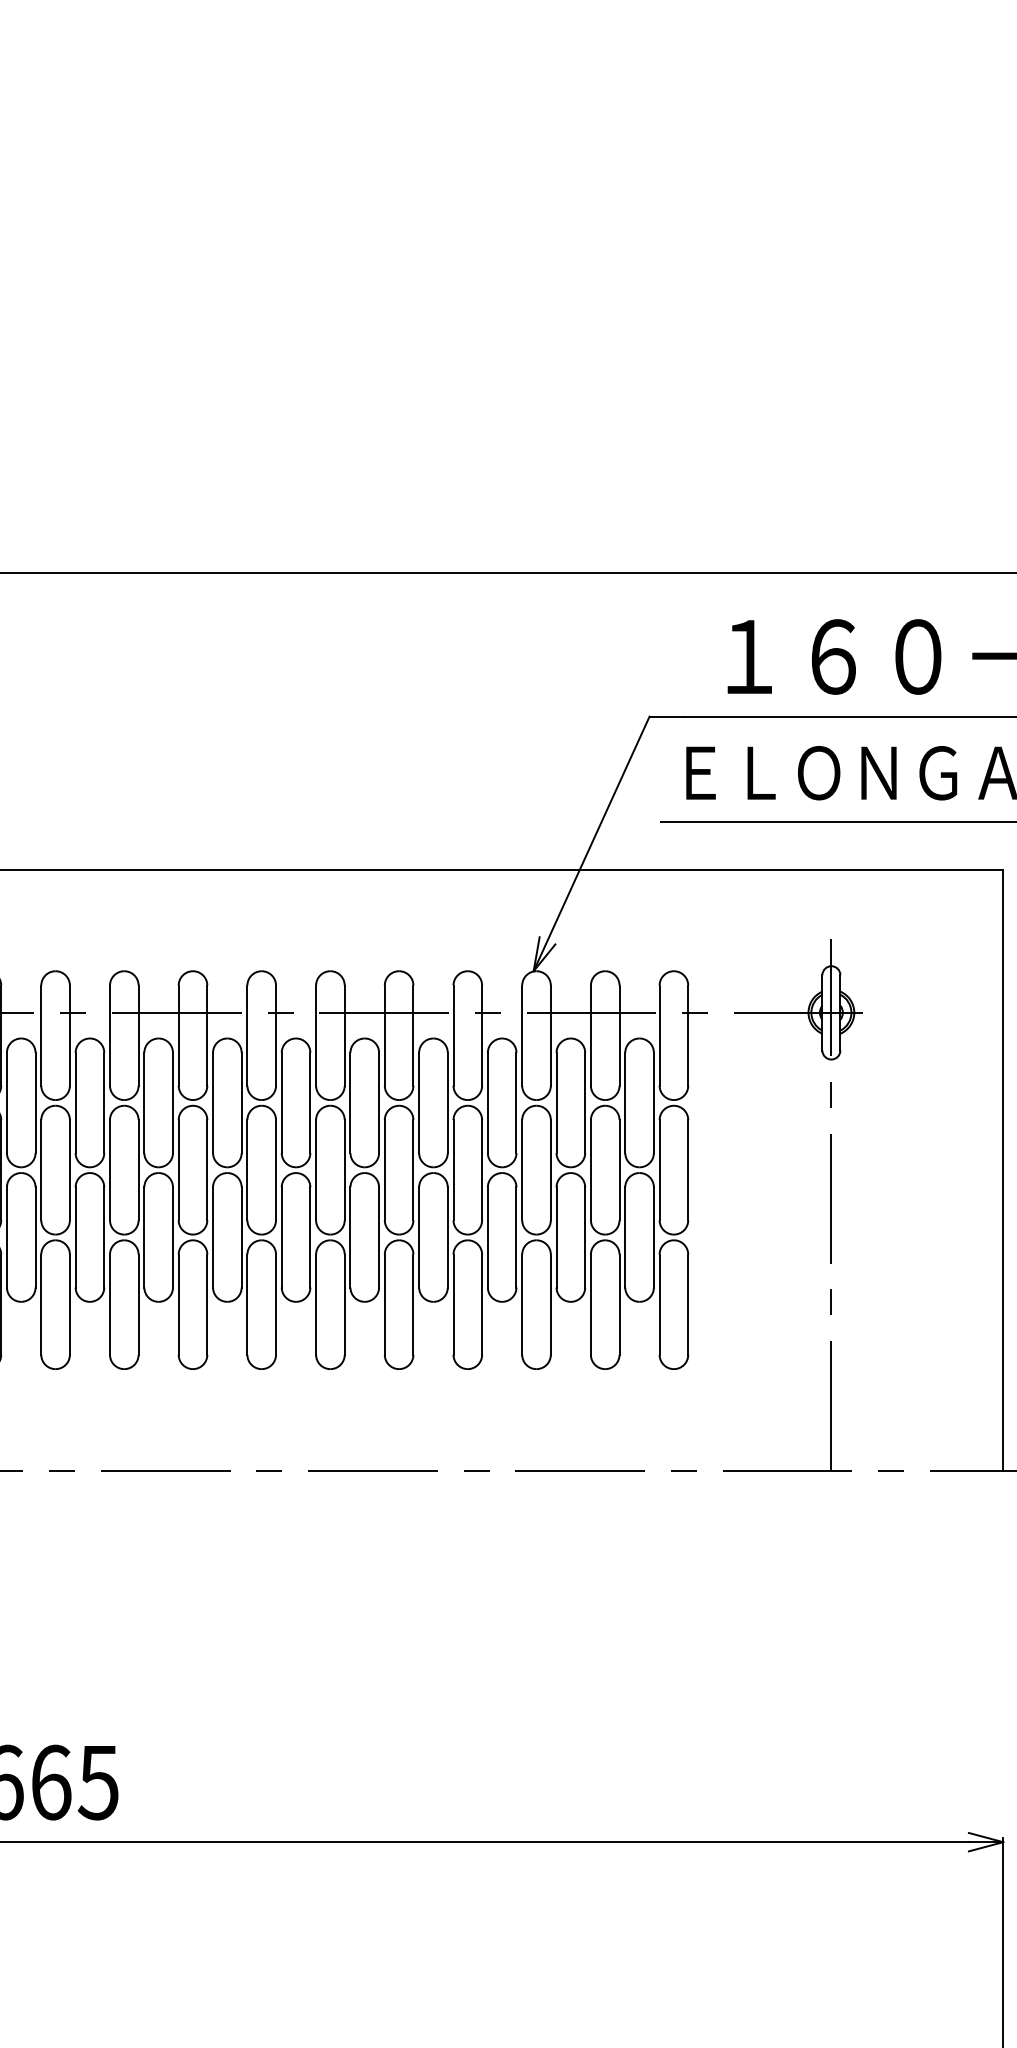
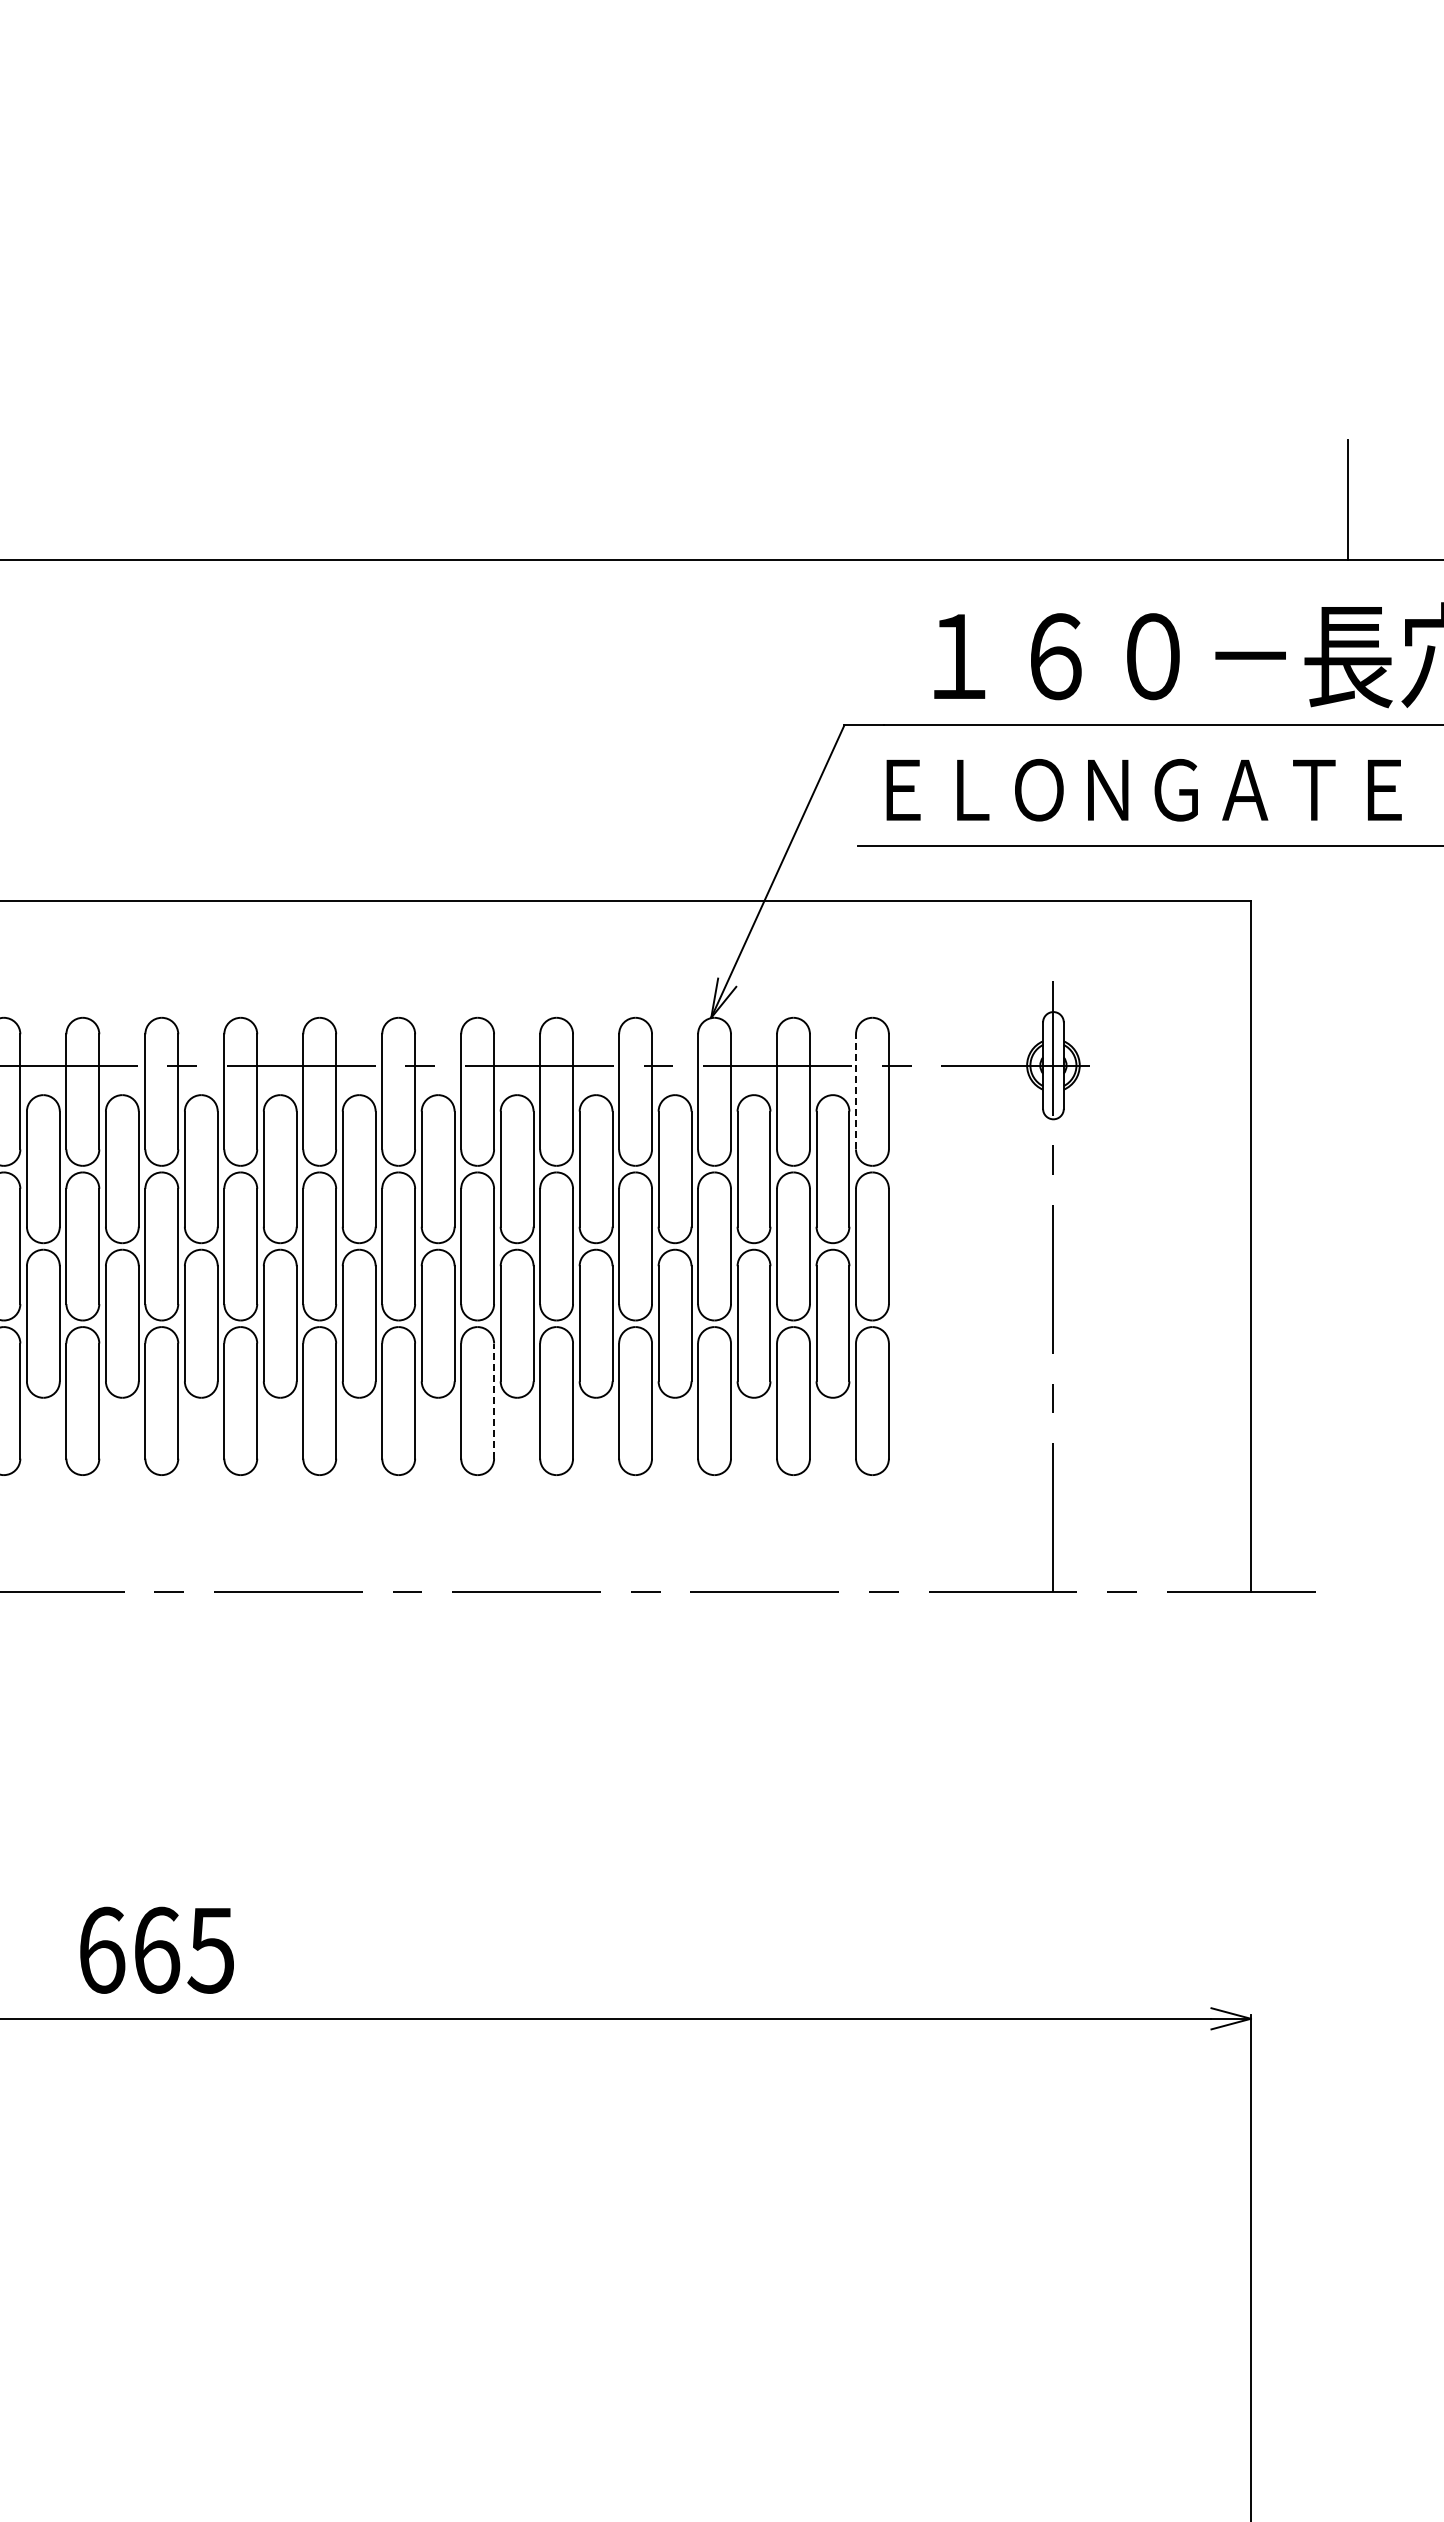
line: (660, 1035) -> (856, 1091), solid -> dashed
line: (345, 1305) -> (494, 1401), solid -> dashed

